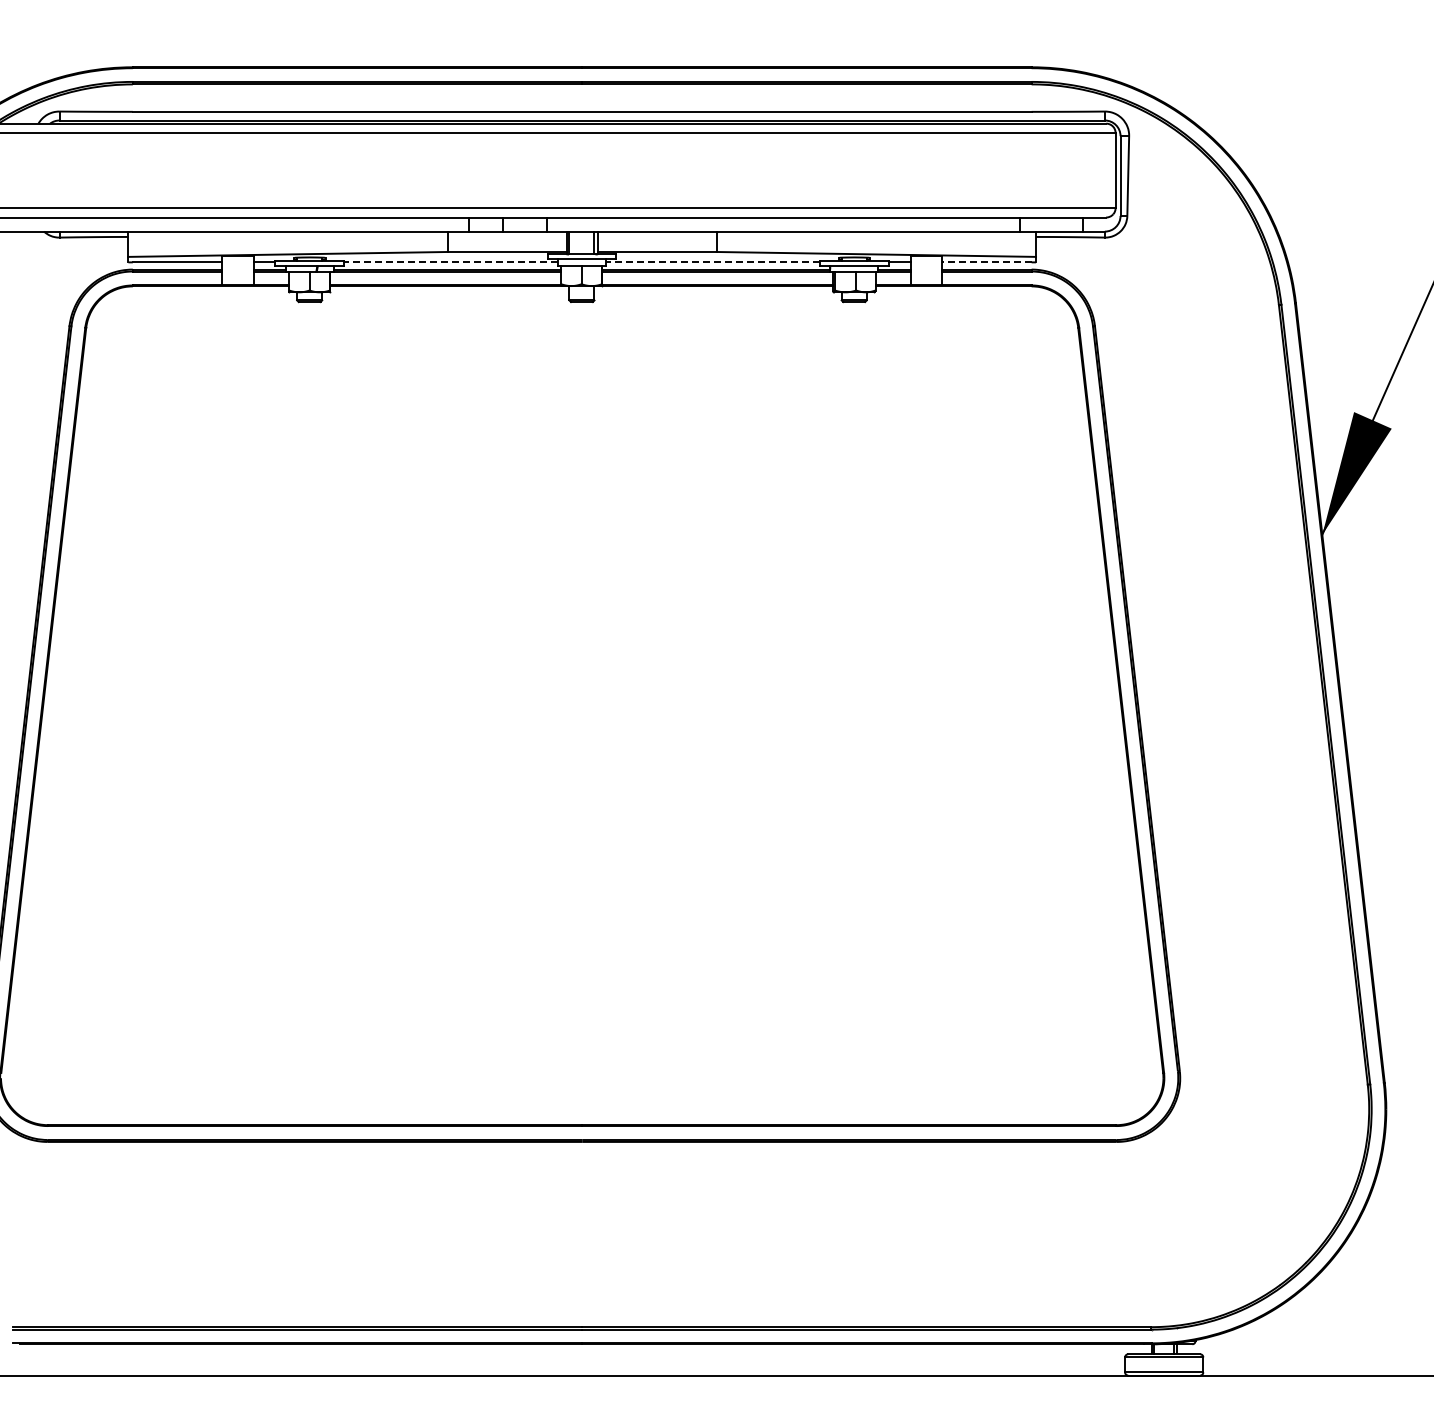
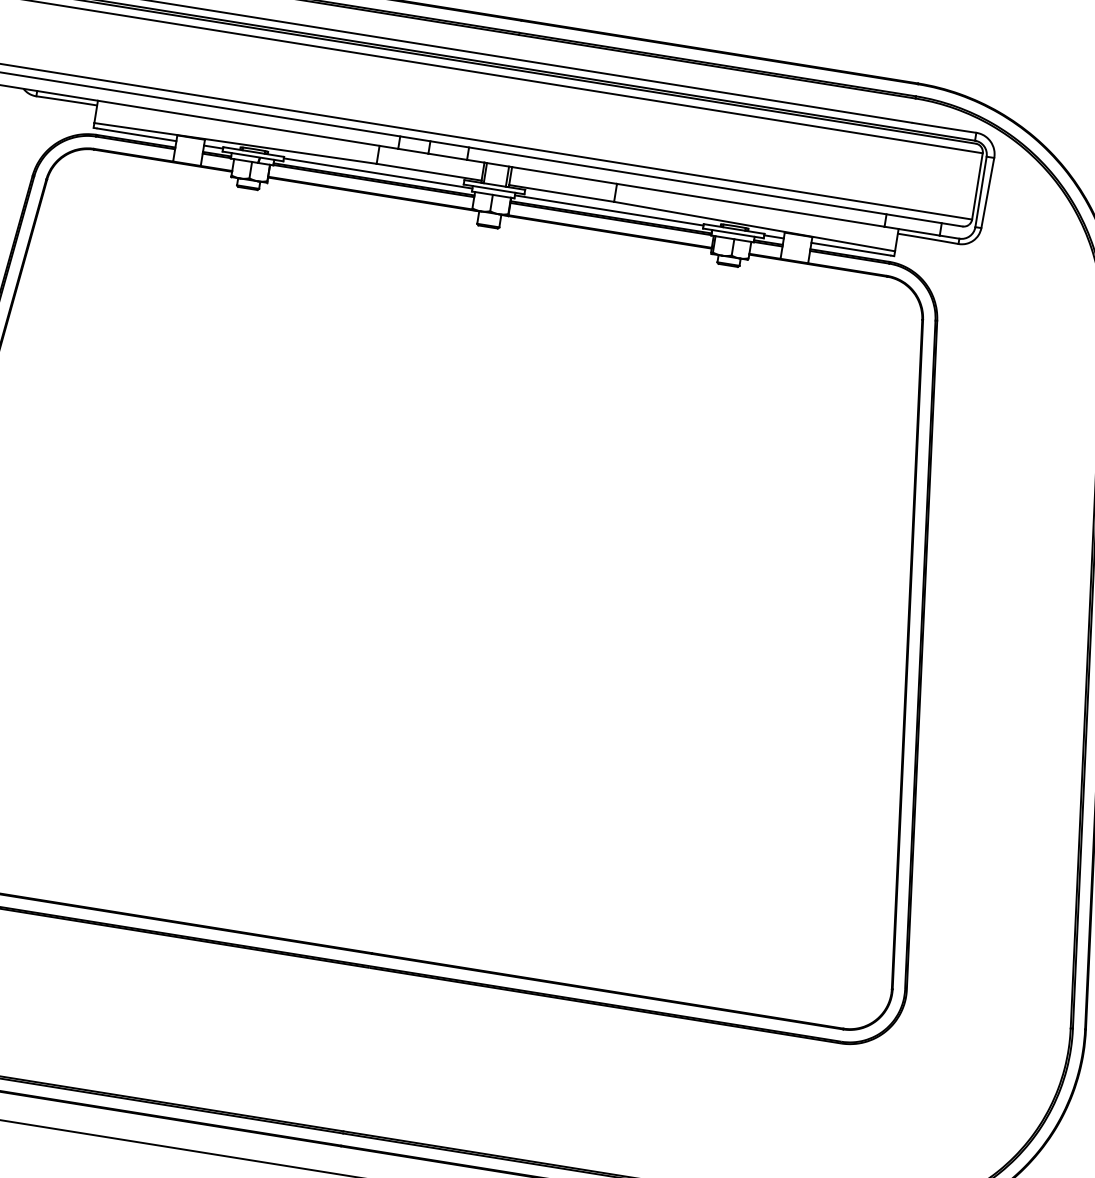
line: (450, 262) -> (377, 173), dashed -> solid
line: (712, 262) -> (608, 210), dashed -> solid
line: (986, 262) -> (850, 249), dashed -> solid

